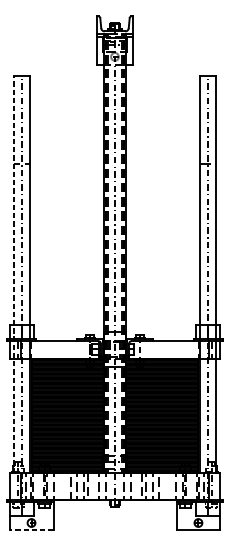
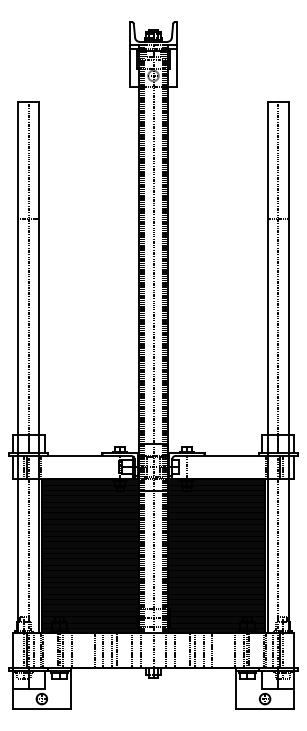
line: (14, 274) -> (18, 366), dashed -> solid
line: (31, 530) -> (41, 709), dashed -> solid

